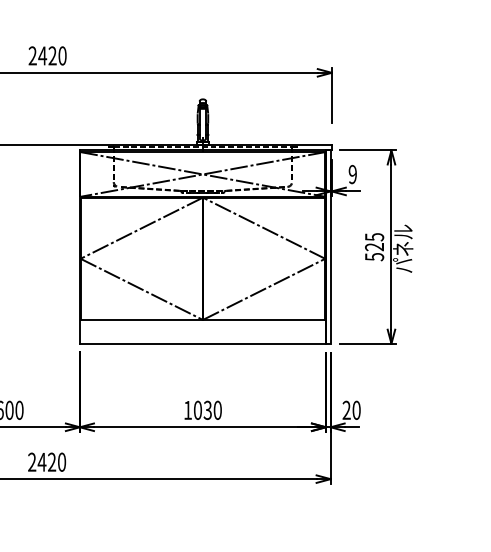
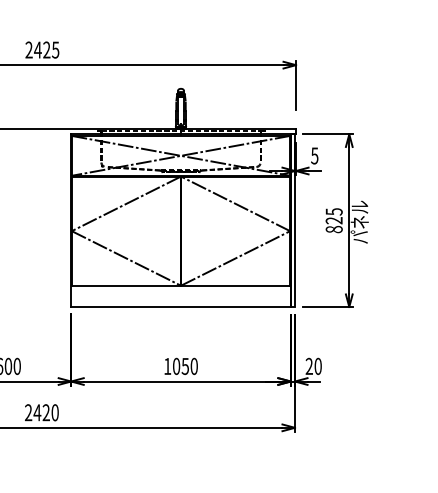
text: (62, 55) -> (55, 49), 2420 -> 2425
text: (352, 174) -> (314, 155), 9 -> 5
text: (373, 256) -> (333, 229), 525 -> 825
text: (207, 409) -> (185, 365), 1030 -> 1050

